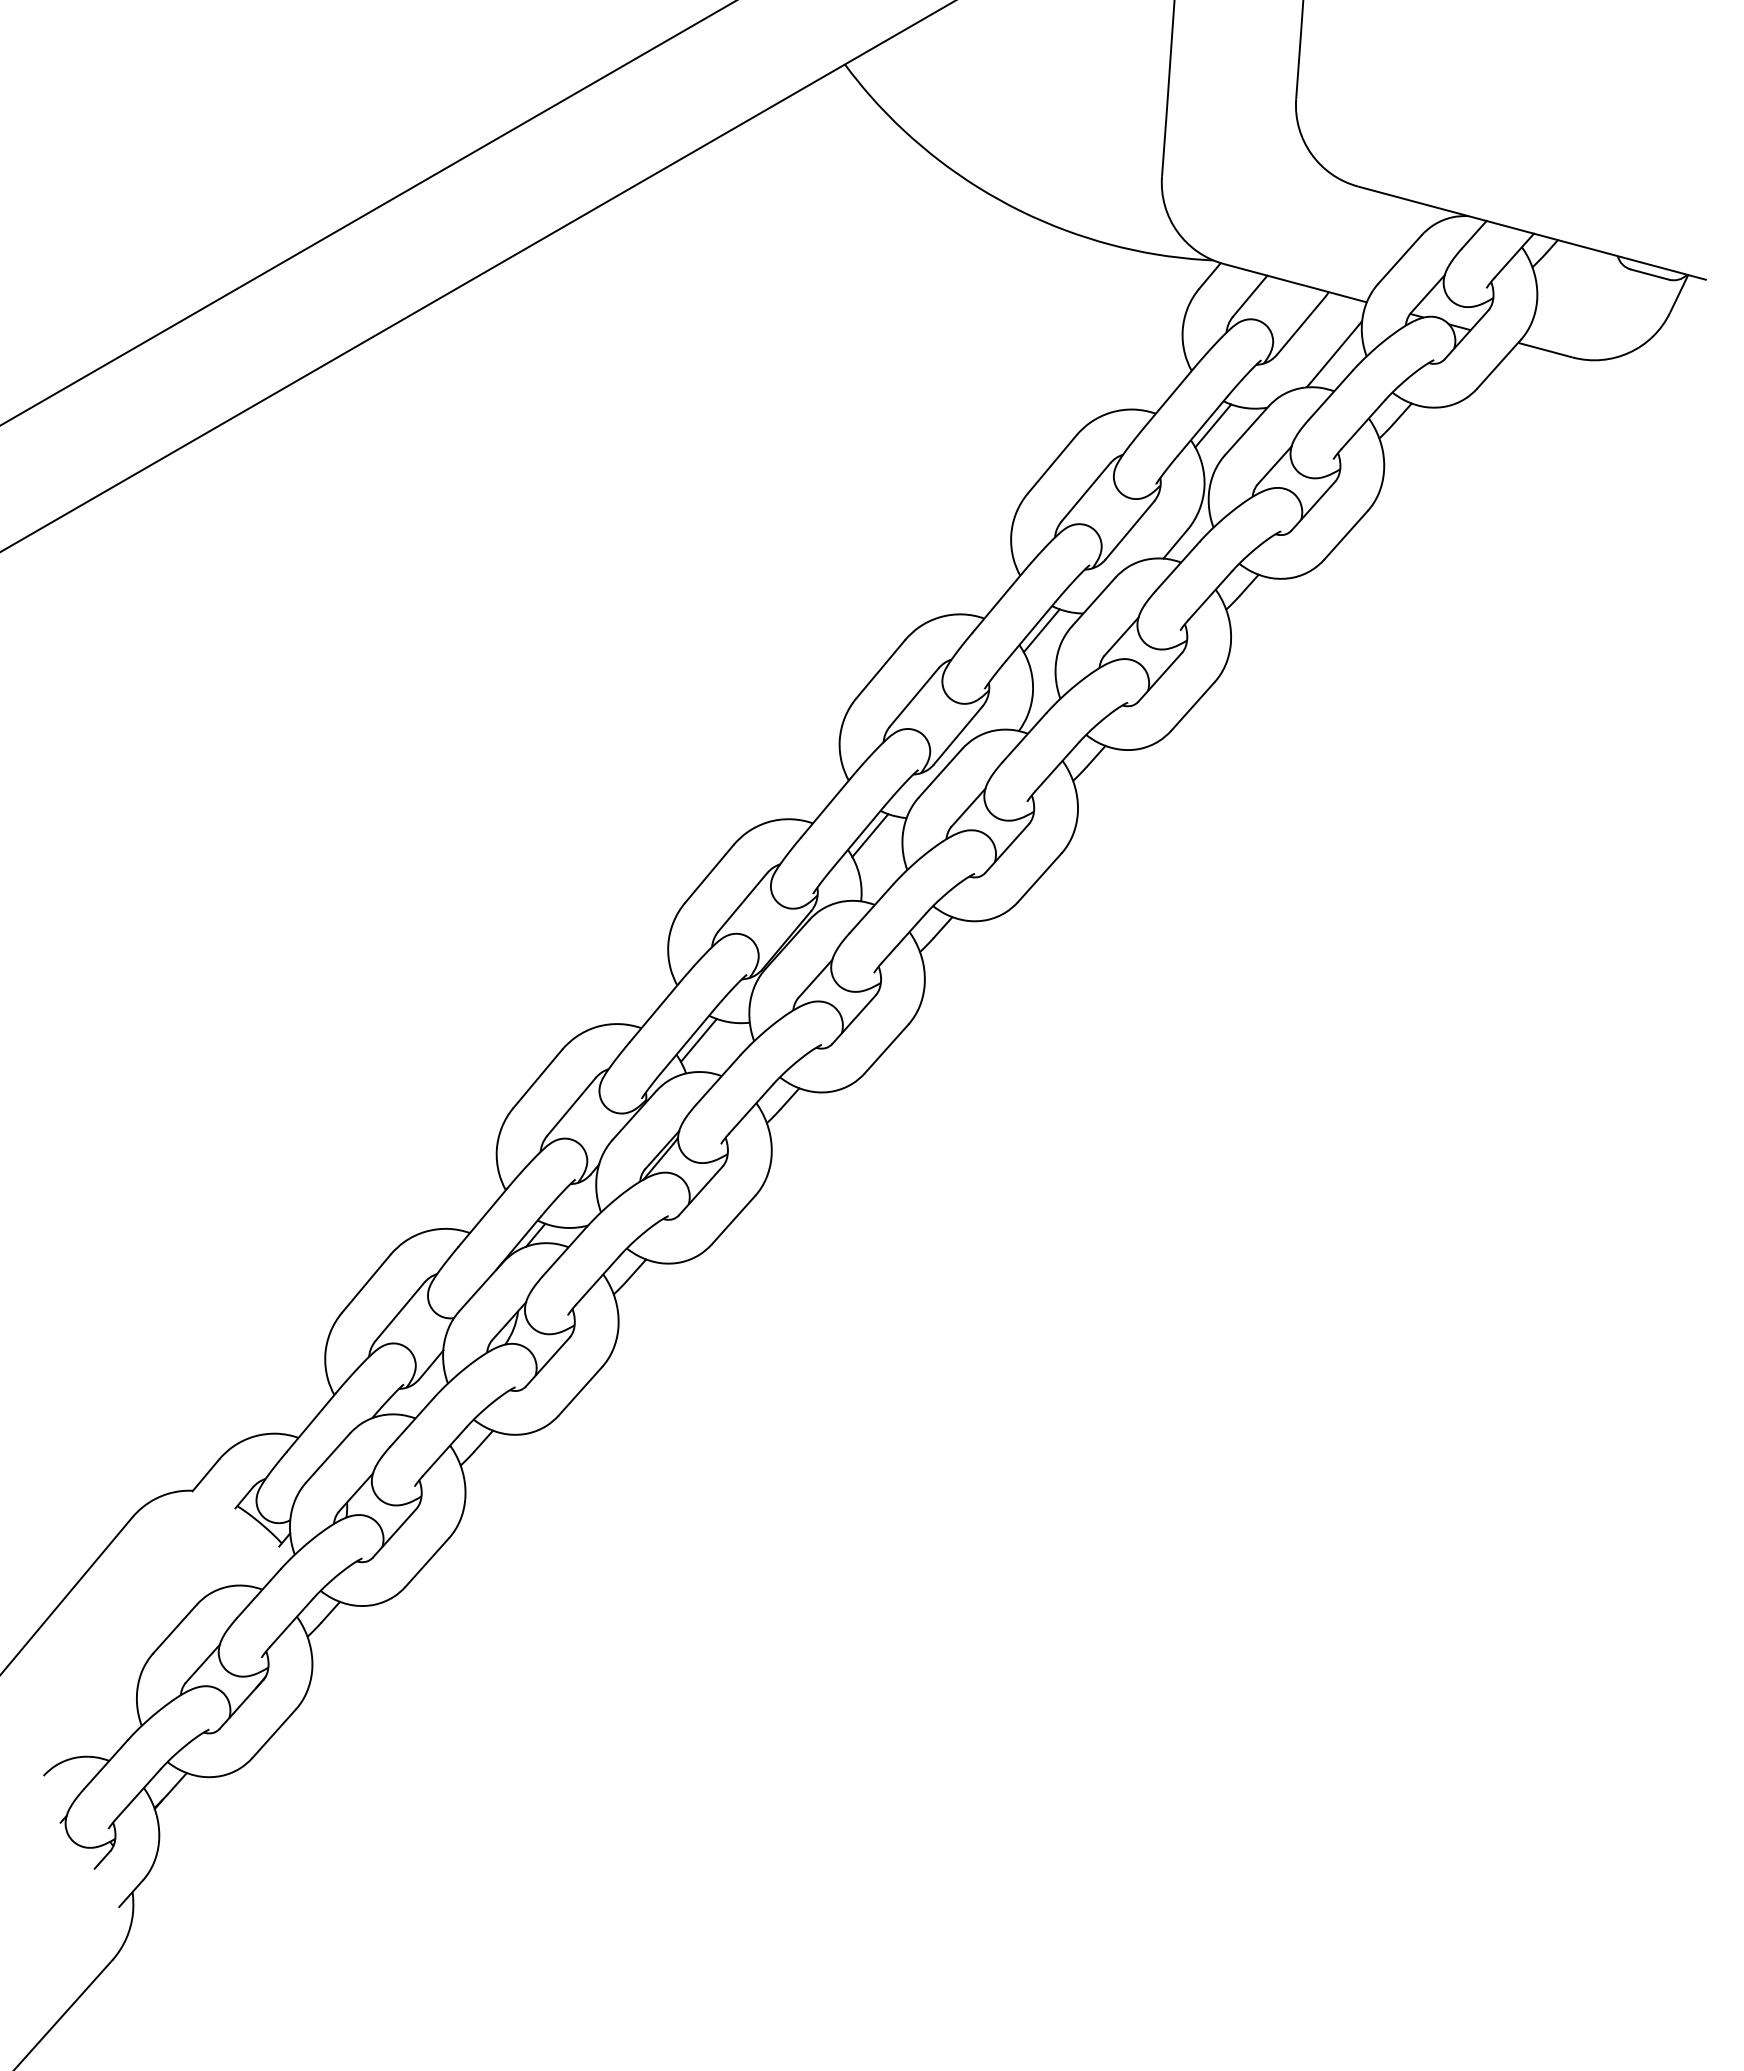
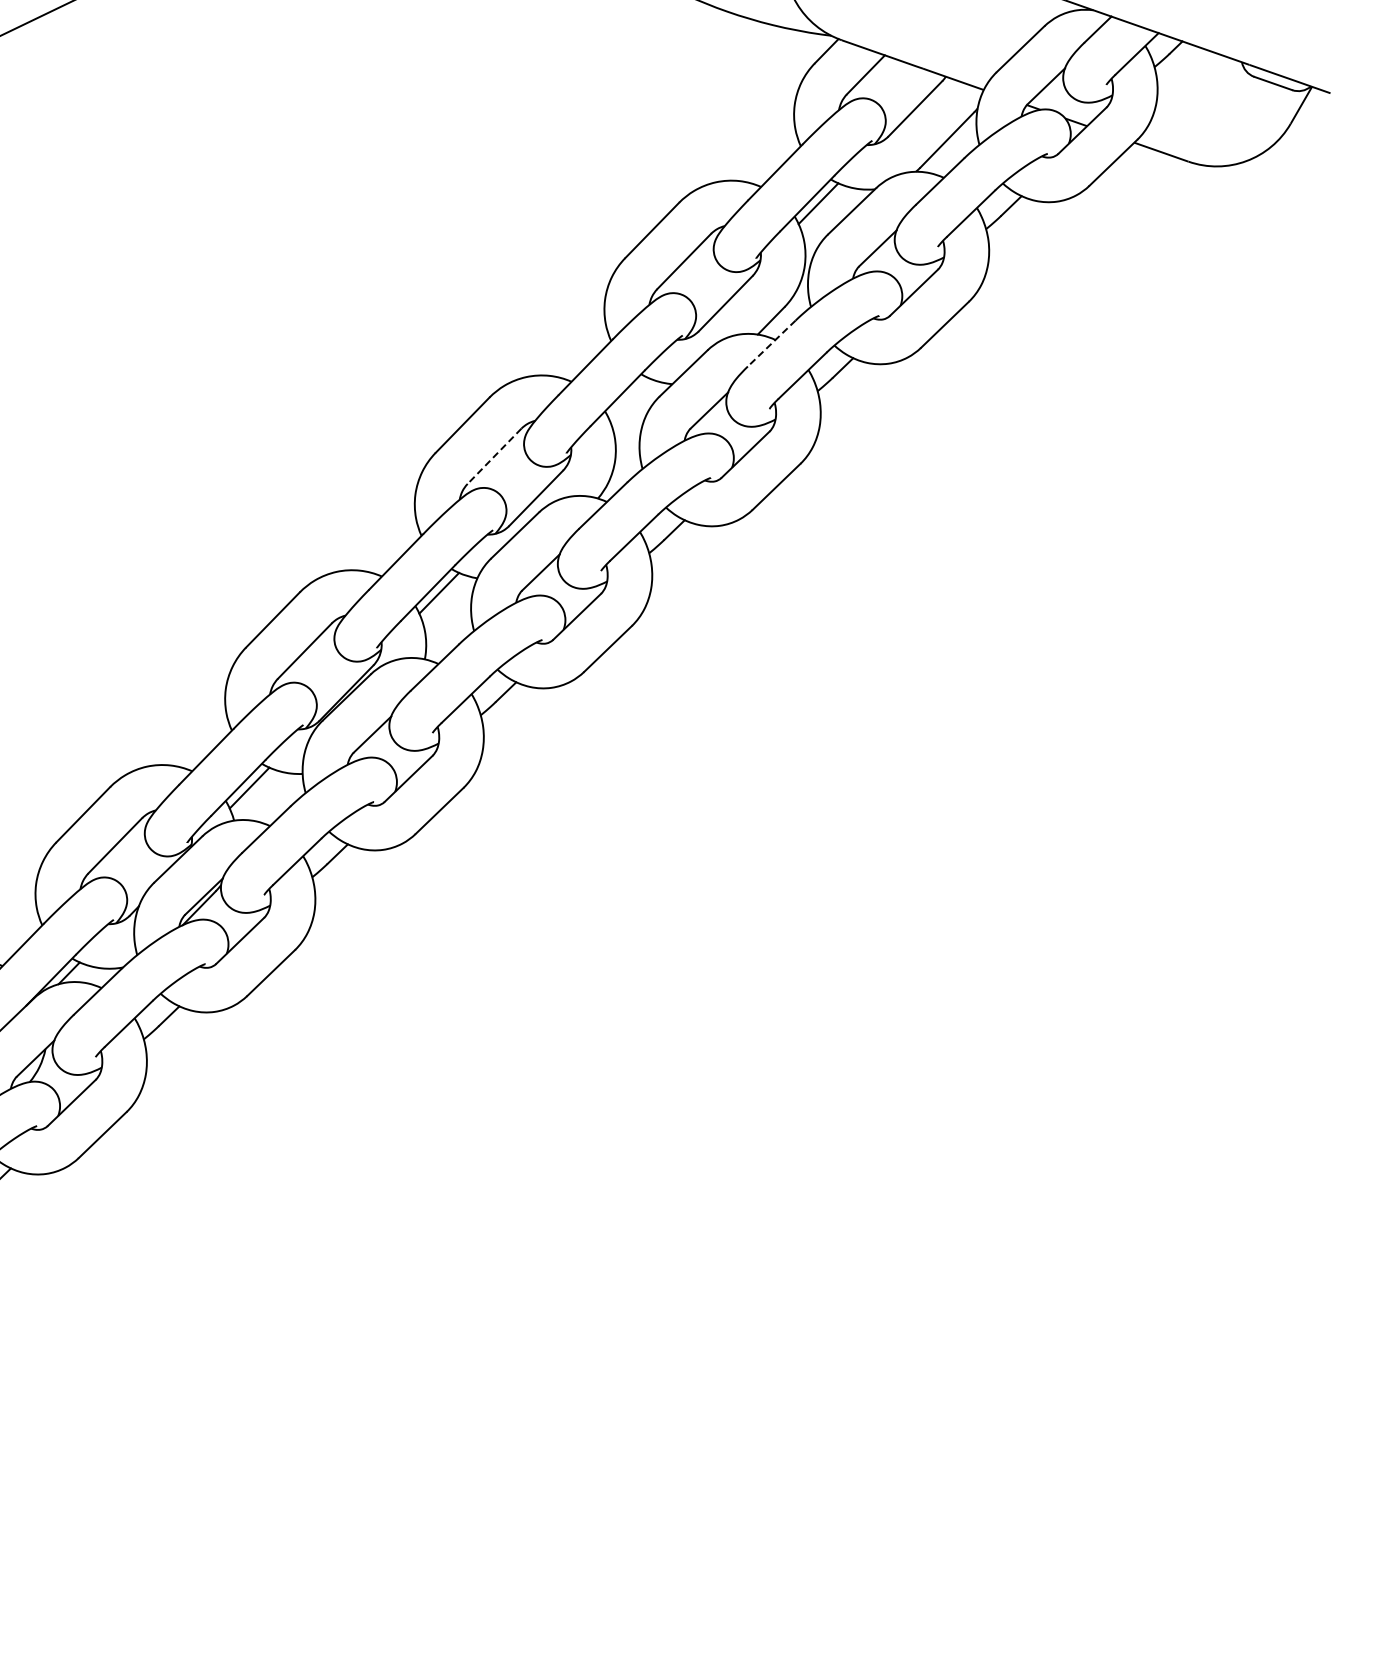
line: (1177, 566) -> (771, 343), solid -> dashed
line: (1041, 630) -> (628, 398), removed
line: (914, 697) -> (494, 456), solid -> dashed

